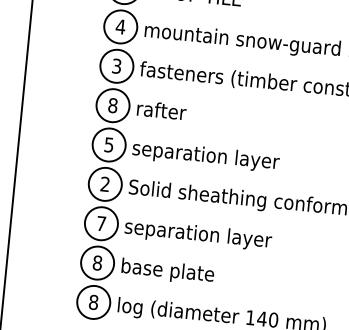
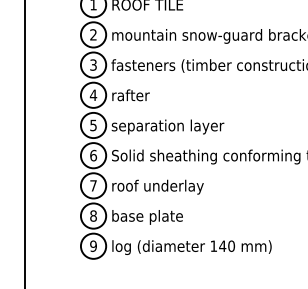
text: (120, 26) -> (93, 34), 4 -> 2
text: (112, 105) -> (93, 95), 8 -> 4
text: (105, 184) -> (93, 155), 2 -> 6
text: (197, 234) -> (167, 186), separation layer -> roof underlay
text: (93, 301) -> (93, 245), 8 -> 9

